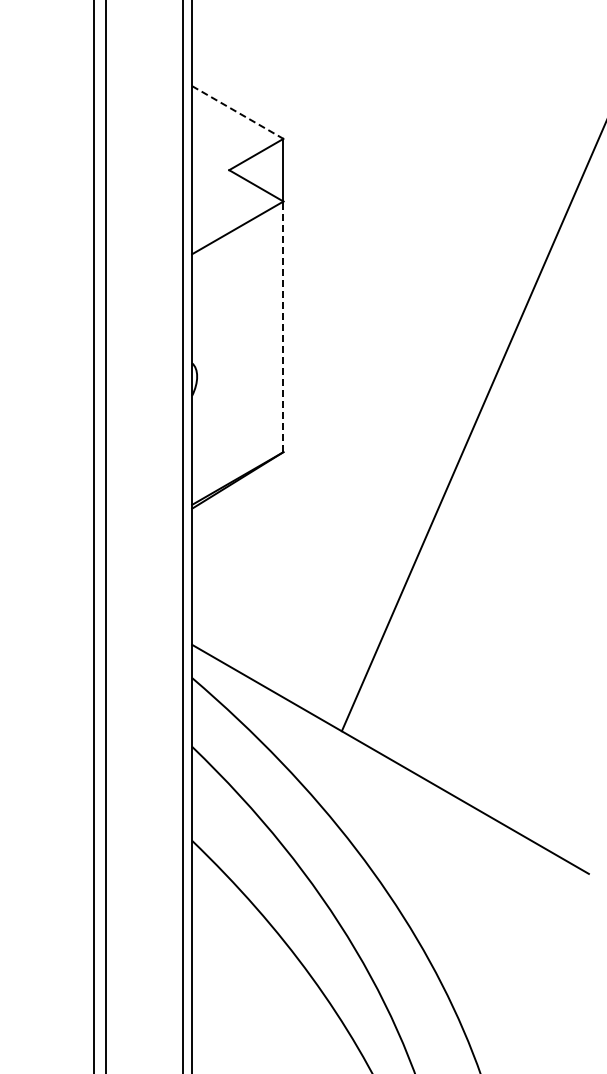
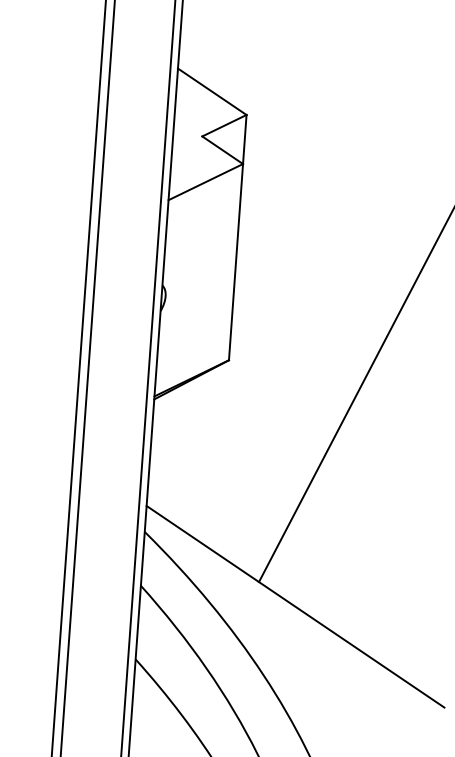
line: (237, 112) -> (212, 91), dashed -> solid
line: (283, 326) -> (236, 261), dashed -> solid

